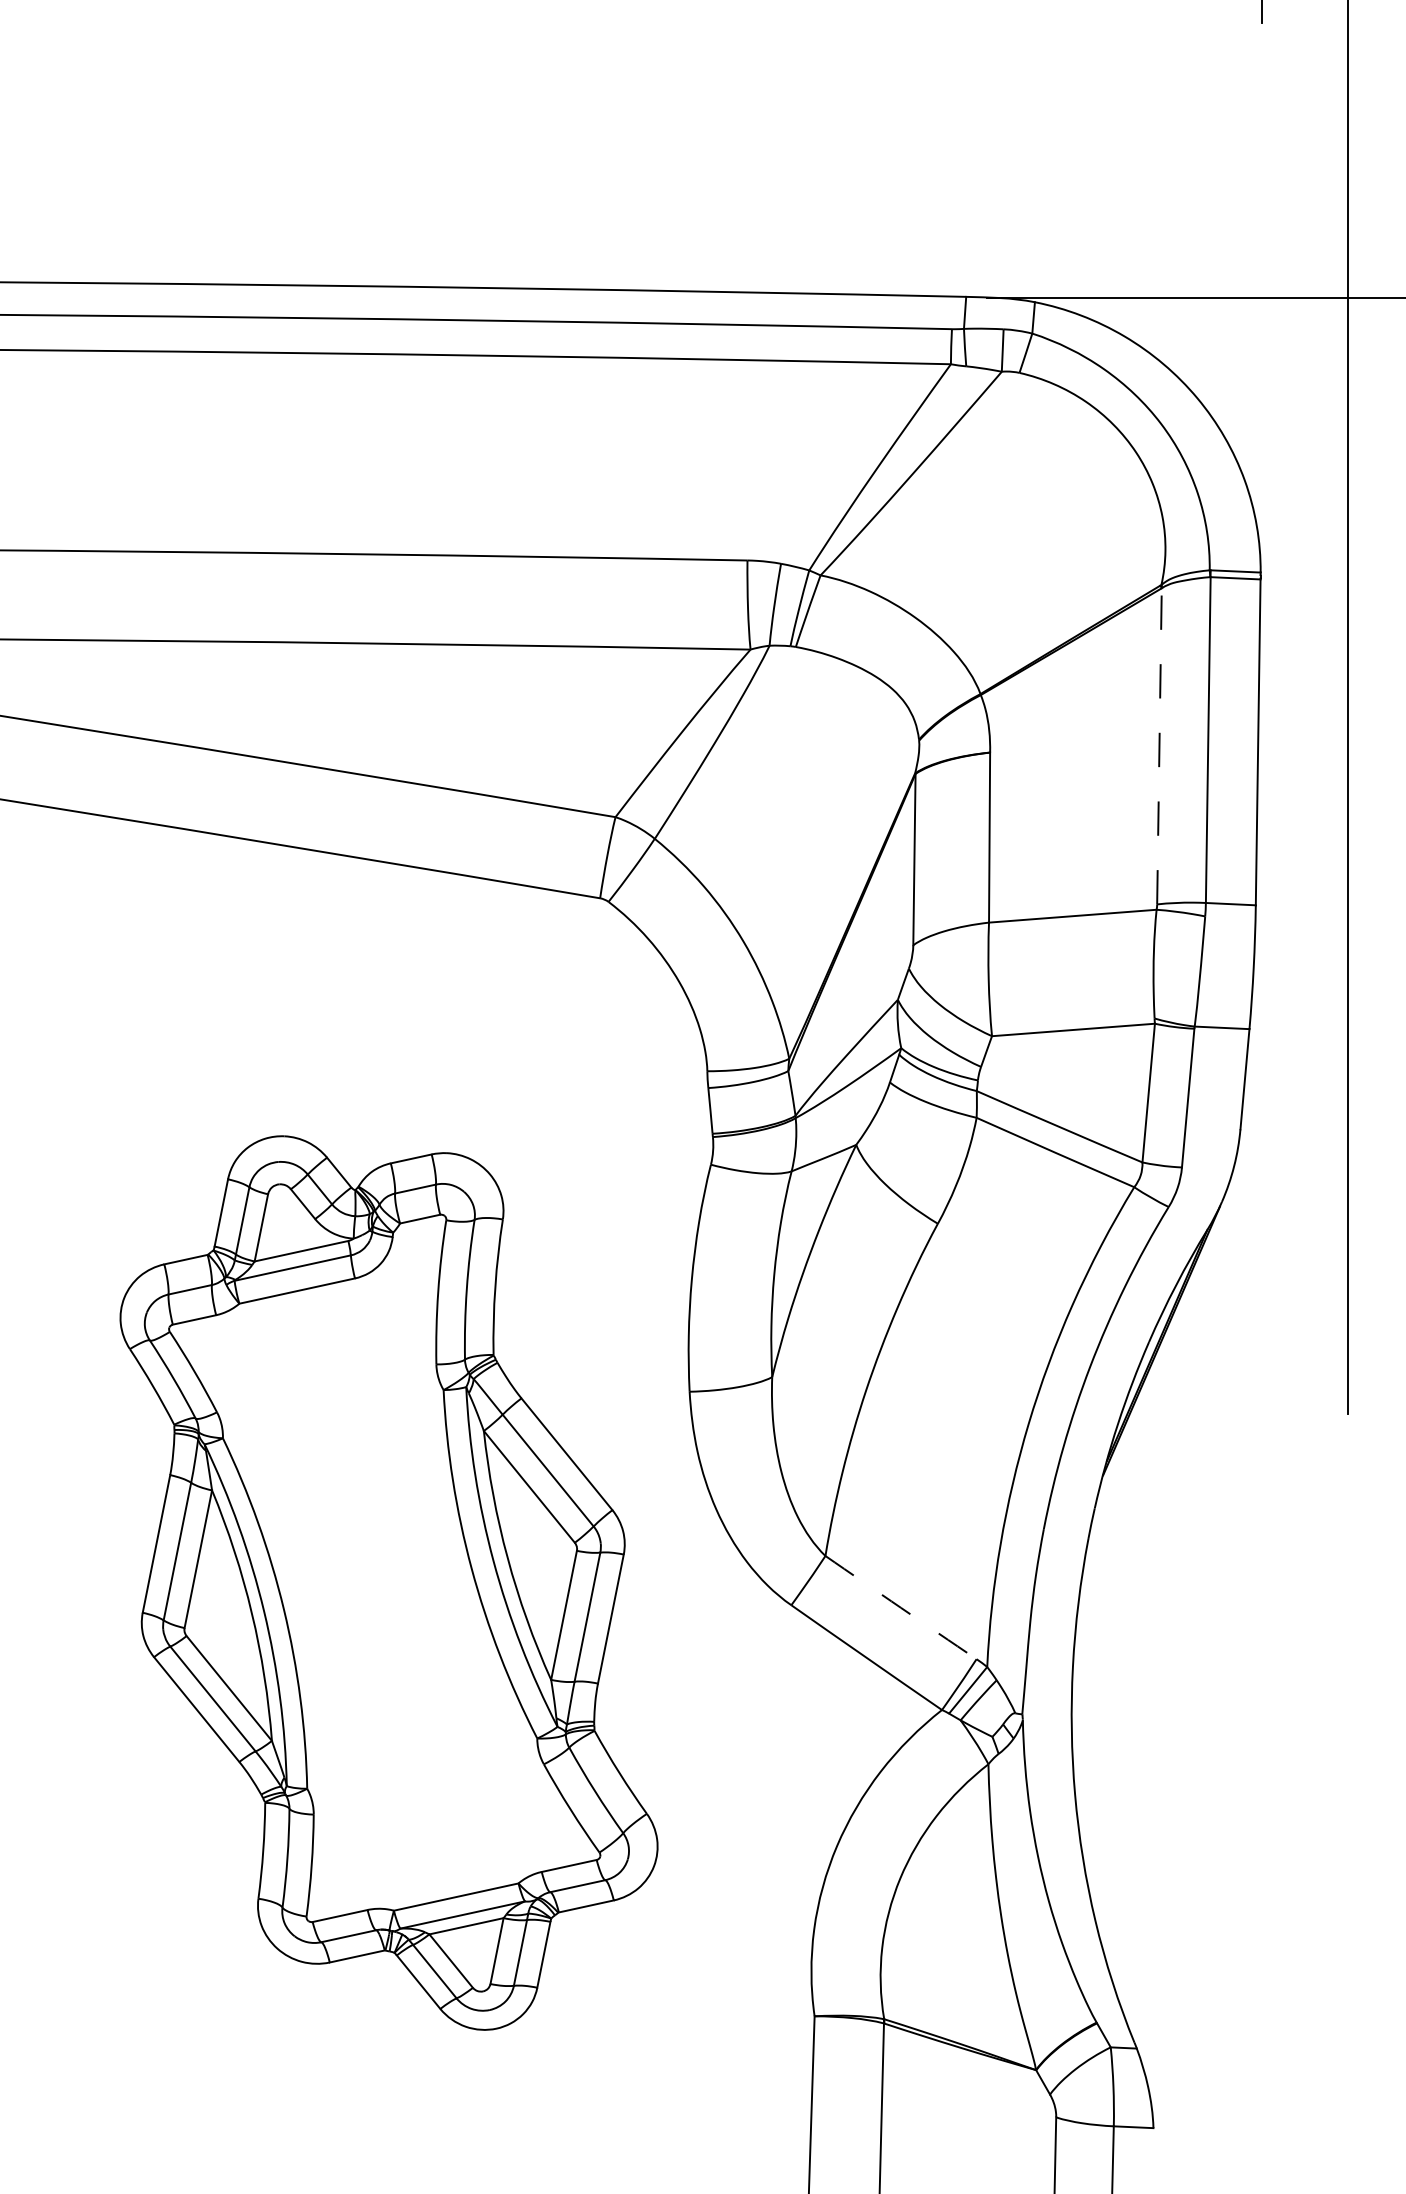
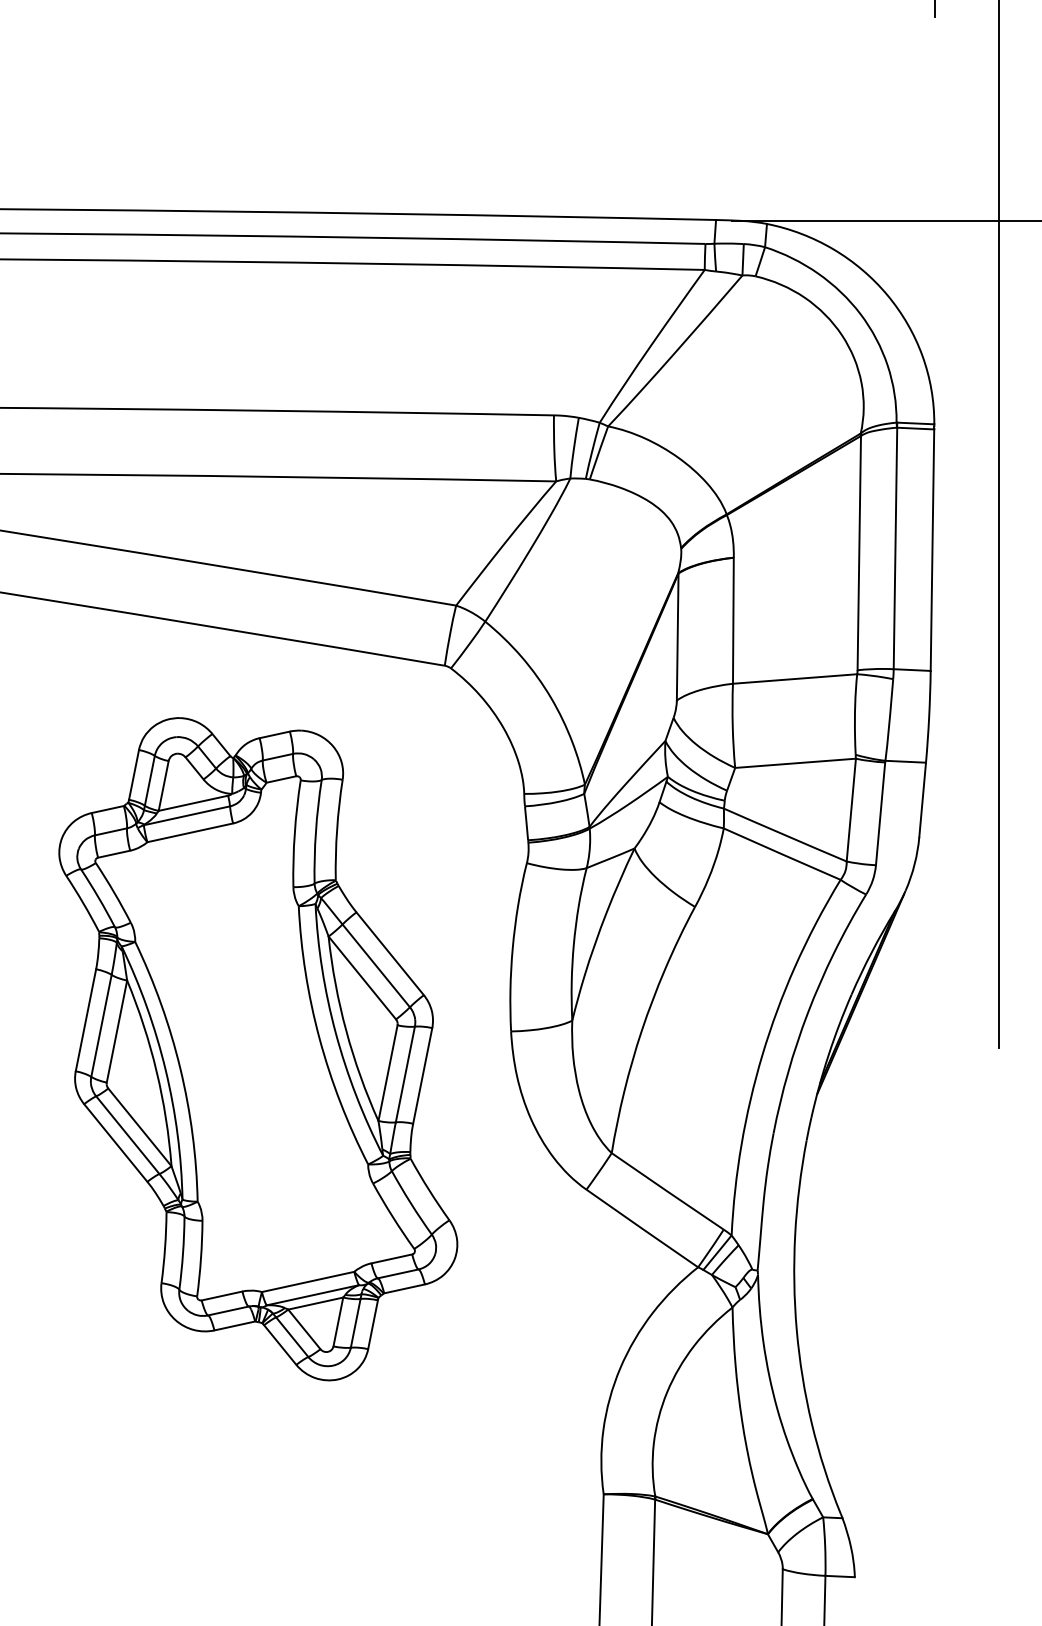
line: (1159, 745) -> (859, 552), dashed -> solid
part: (389, 1583) -> (258, 1049), moved
arc: (900, 1607) -> (667, 1191), dashed -> solid

